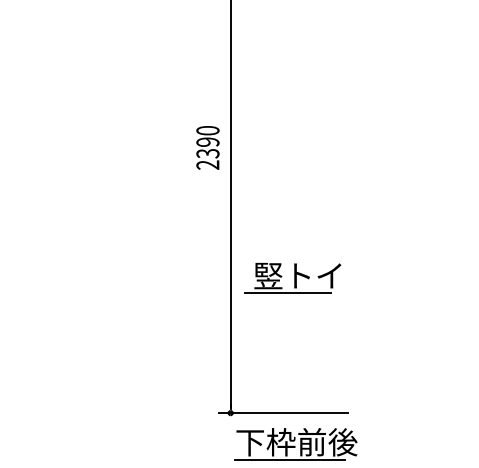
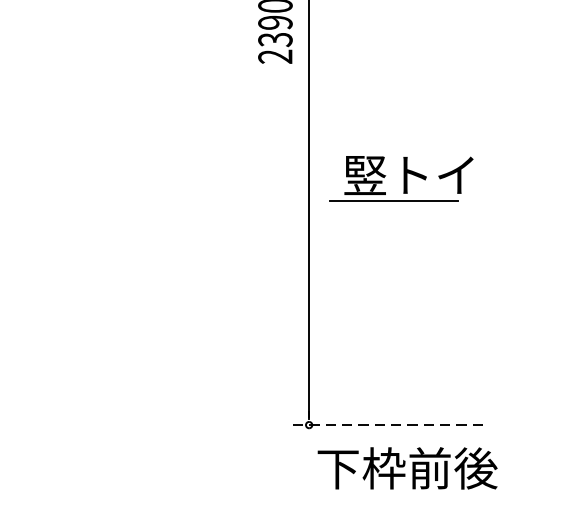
part: (292, 278) -> (400, 179), moved
line: (283, 413) -> (387, 425), solid -> dashed
line: (289, 459) -> (396, 493), removed

